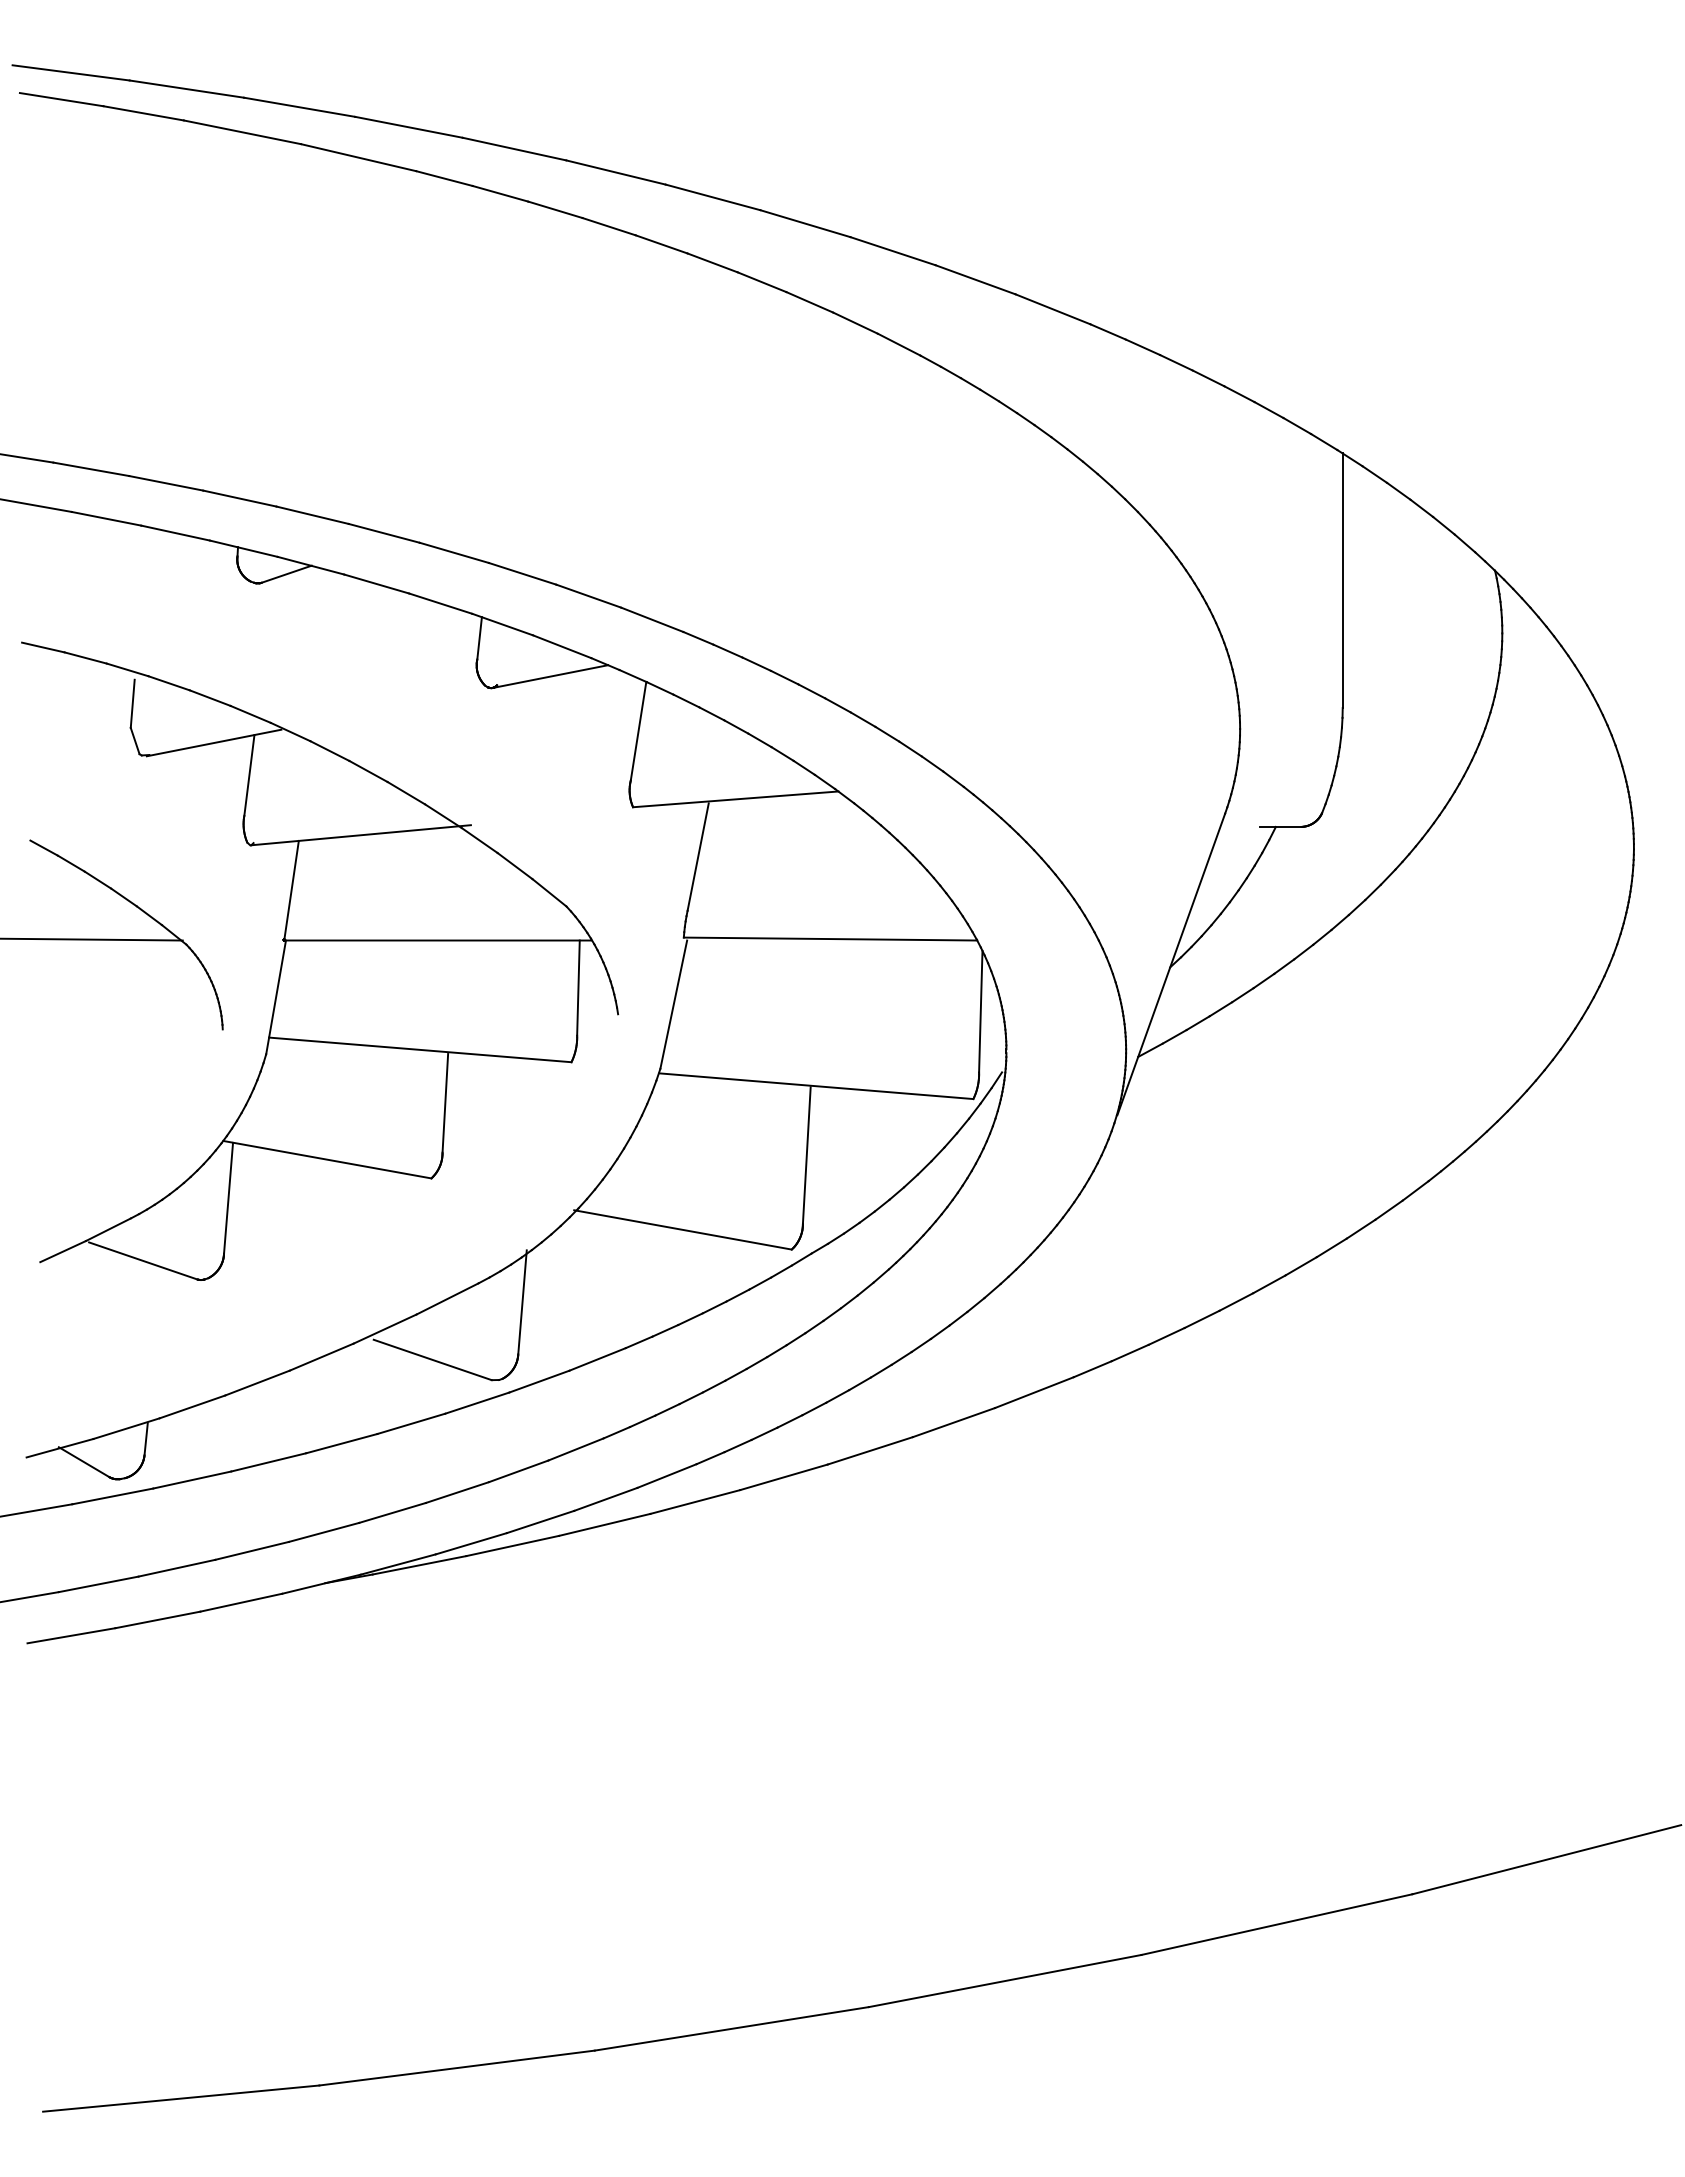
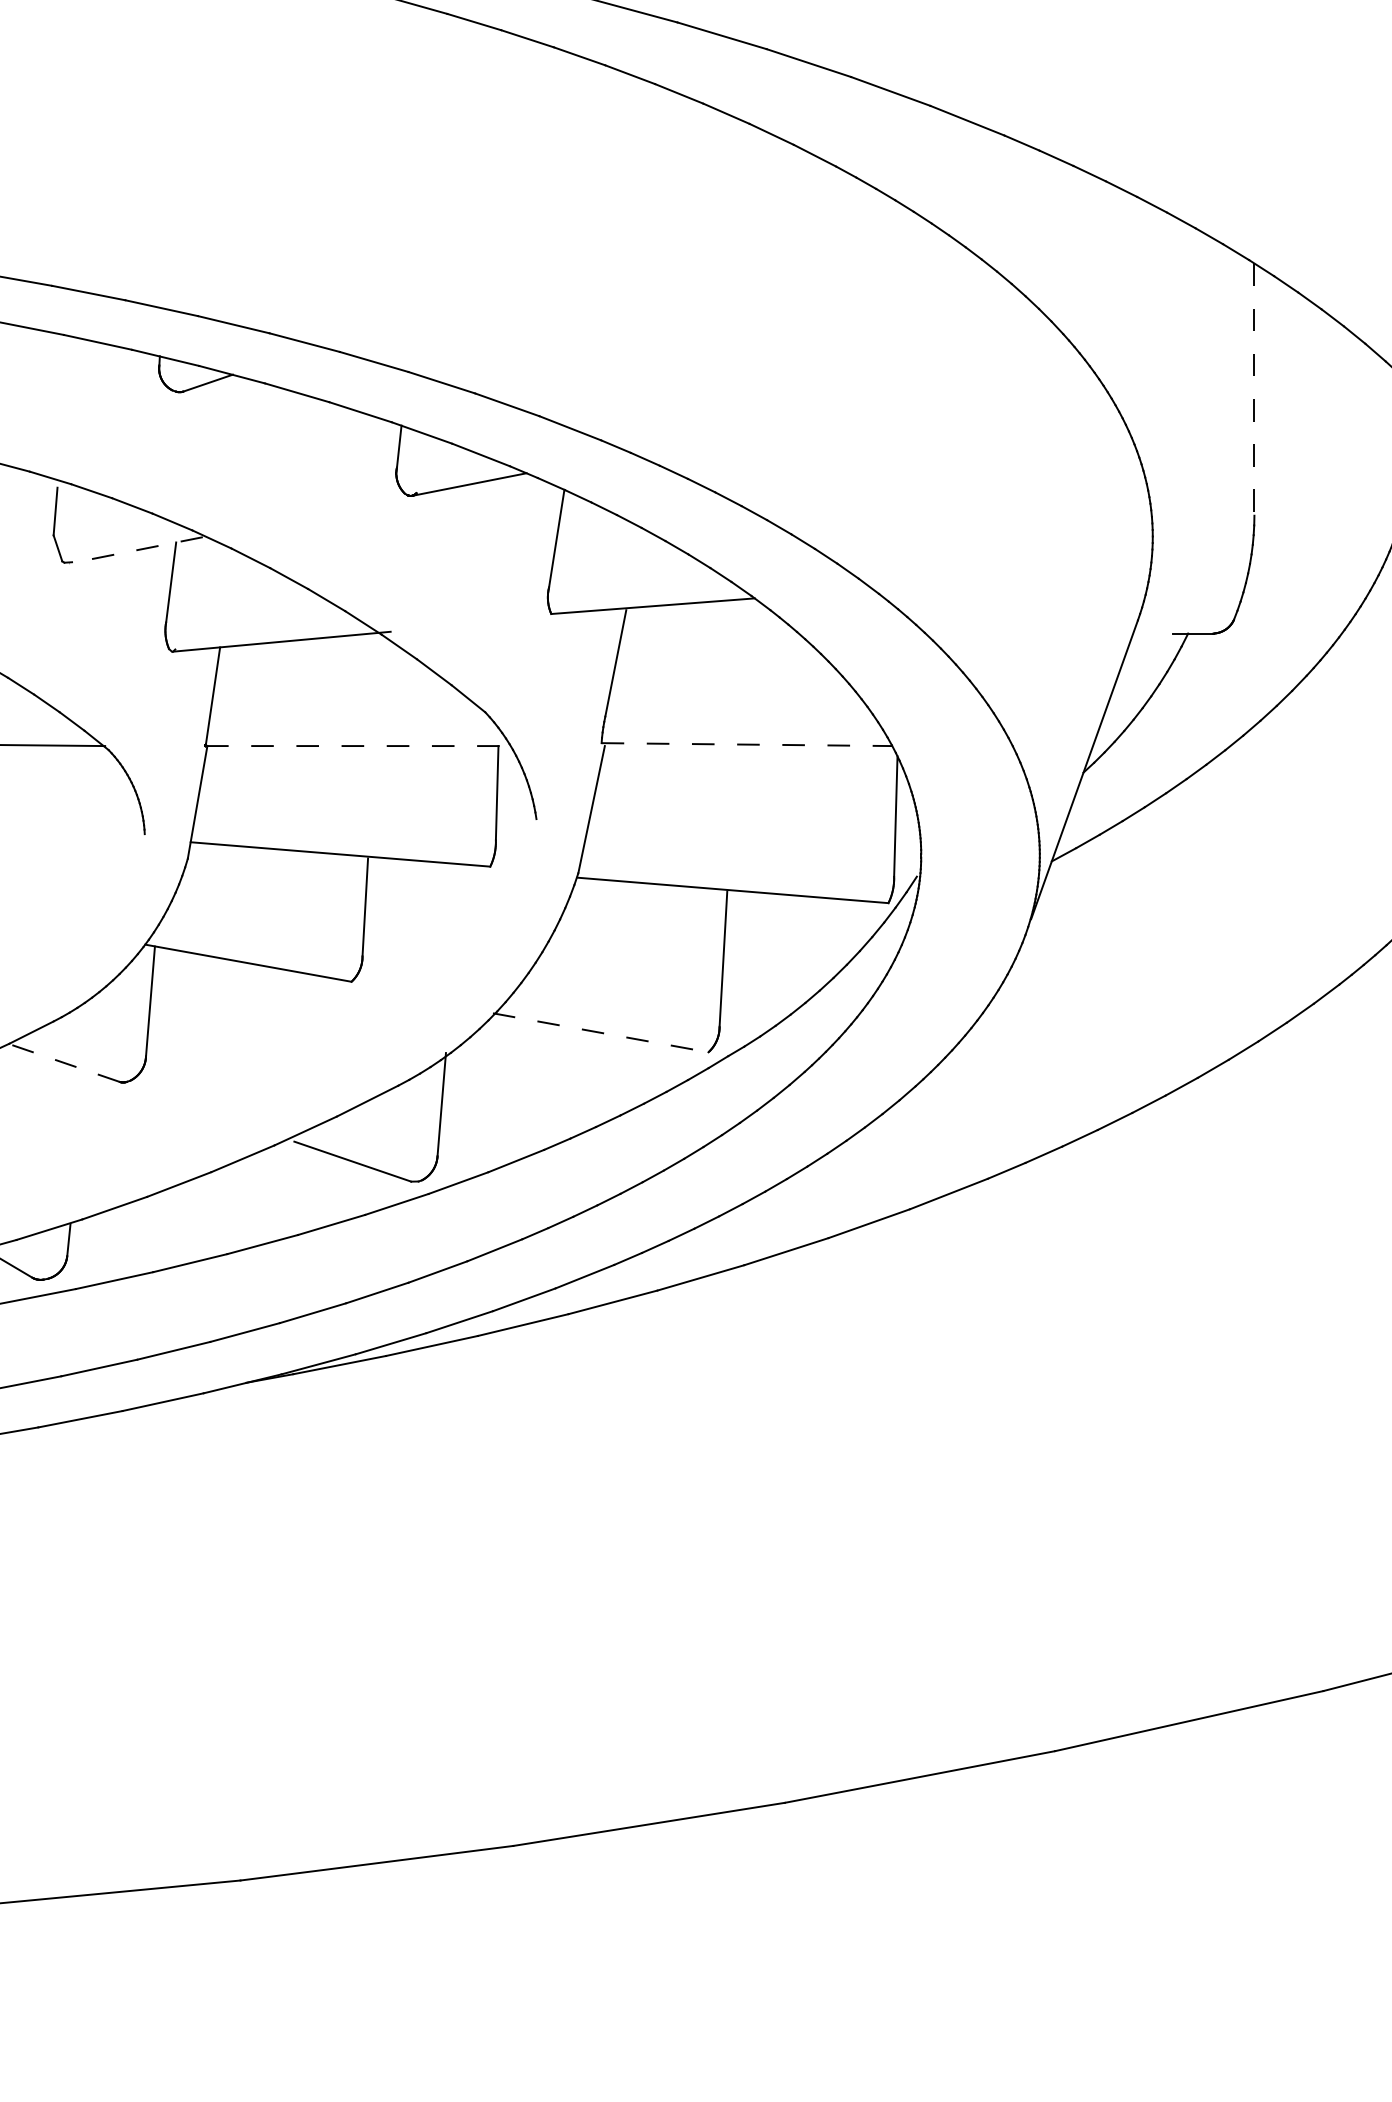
line: (1342, 581) -> (1254, 390), solid -> dashed
line: (214, 743) -> (136, 550), solid -> dashed
line: (830, 939) -> (746, 745), solid -> dashed
line: (438, 940) -> (358, 746), solid -> dashed
line: (682, 1229) -> (600, 1032), solid -> dashed
line: (143, 1261) -> (66, 1064), solid -> dashed

